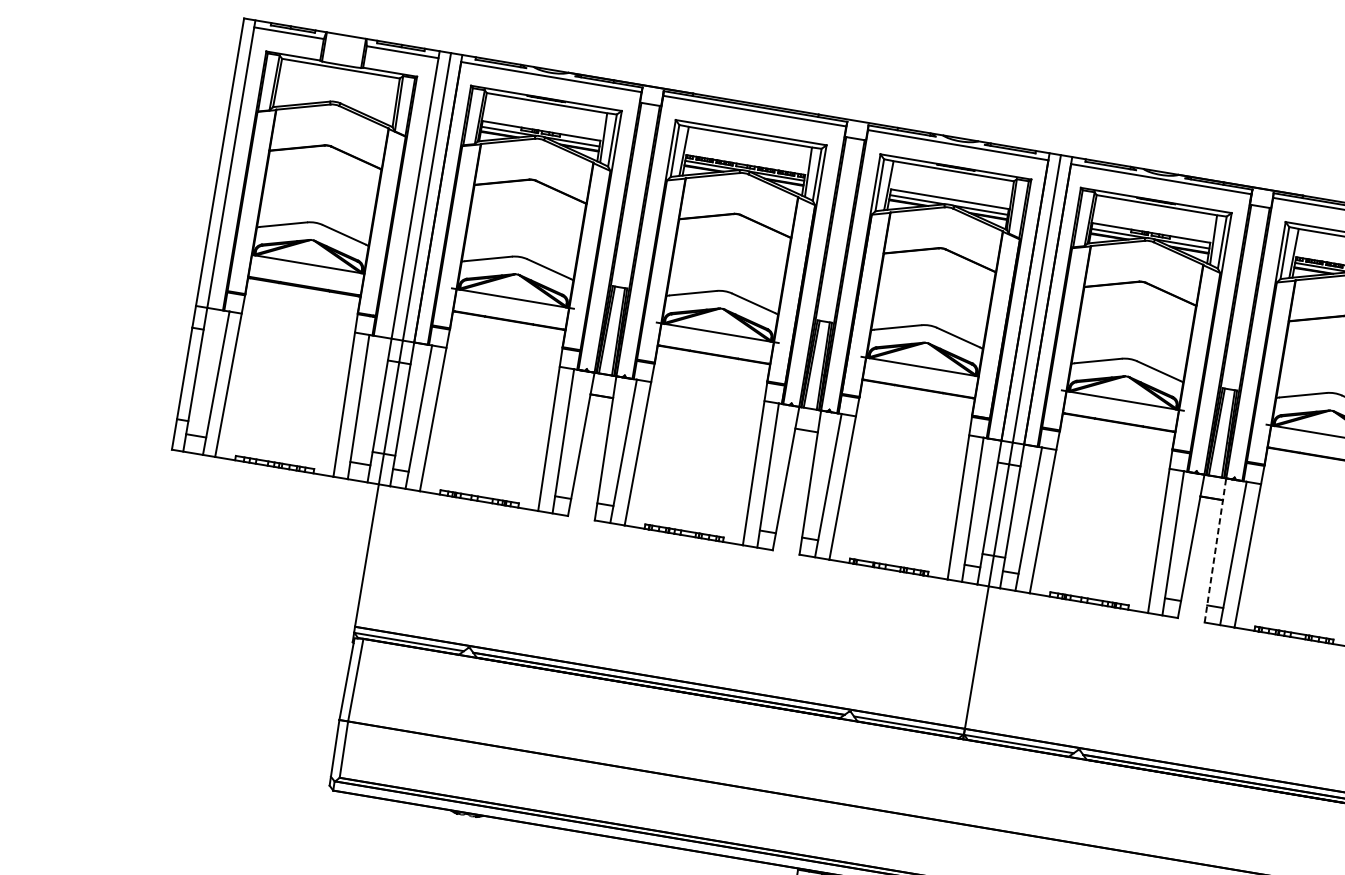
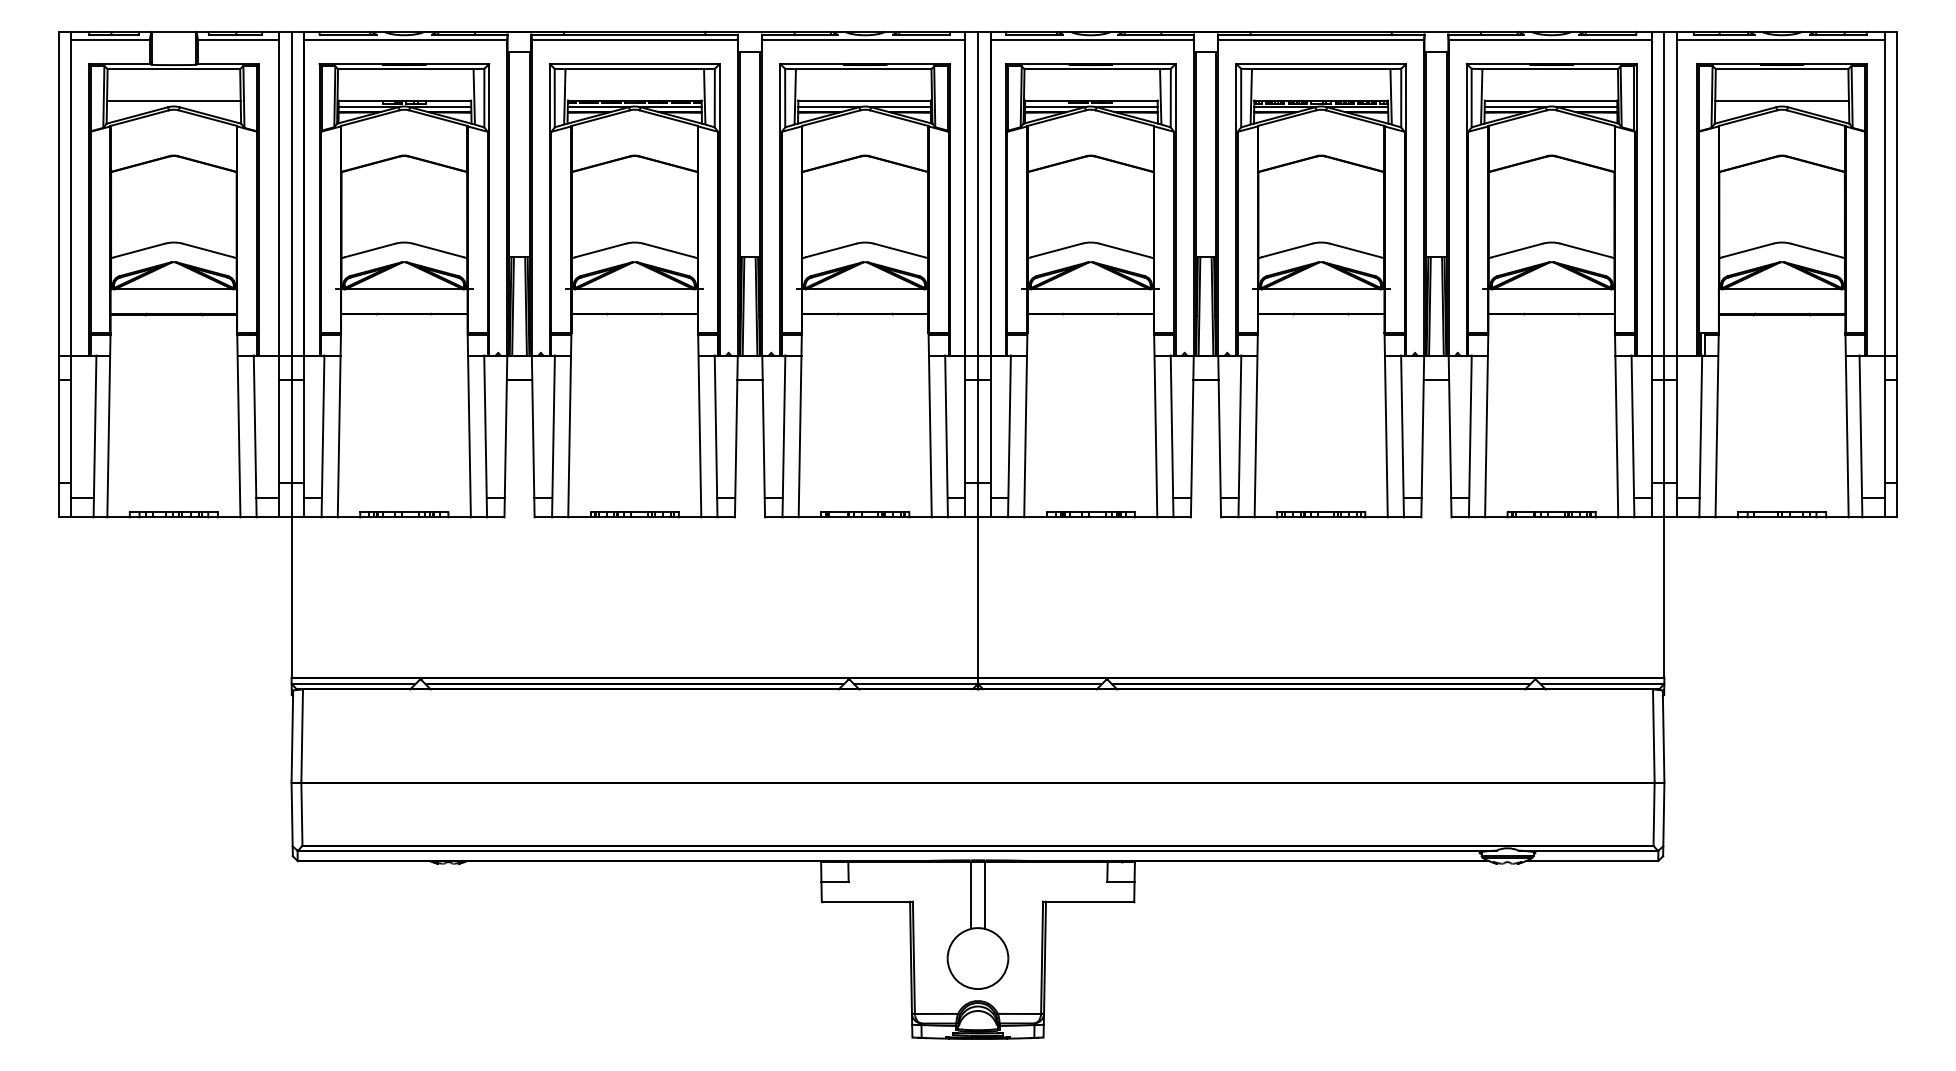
line: (335, 96) -> (173, 100), added
line: (1215, 550) -> (1219, 436), dashed -> solid

